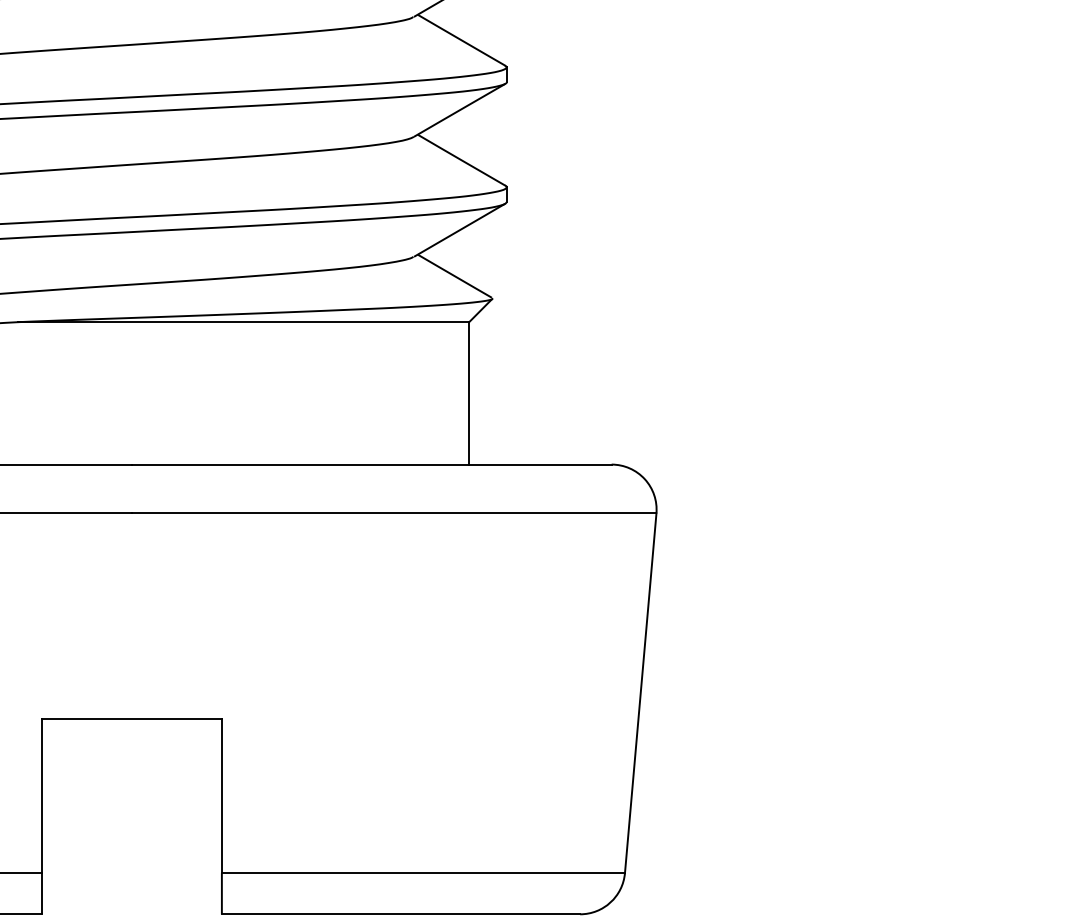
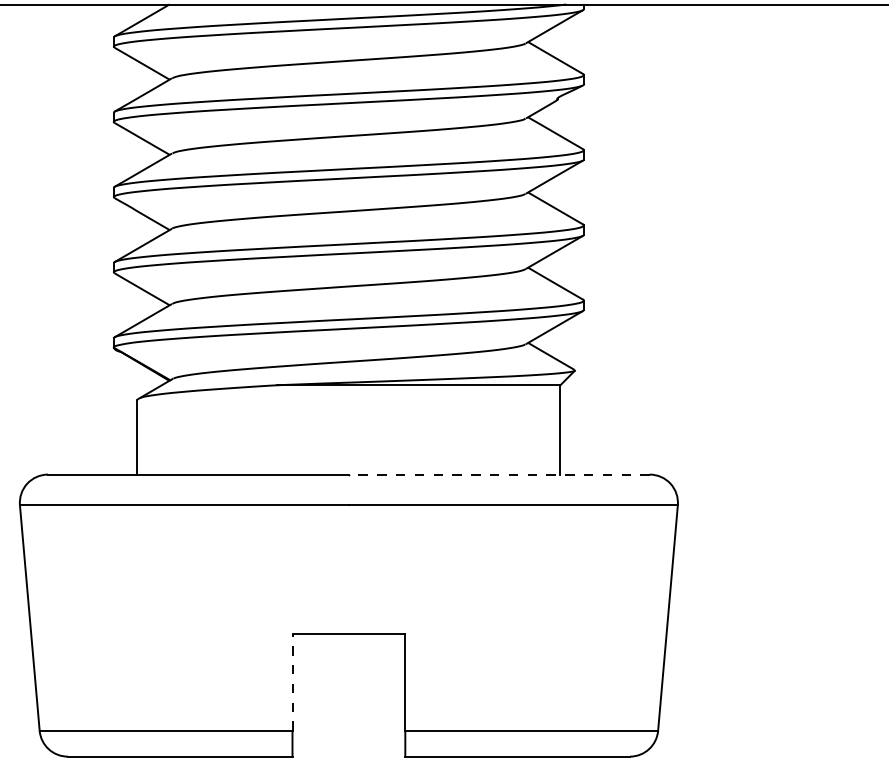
line: (370, 464) -> (498, 474), solid -> dashed
line: (42, 796) -> (292, 682), solid -> dashed

